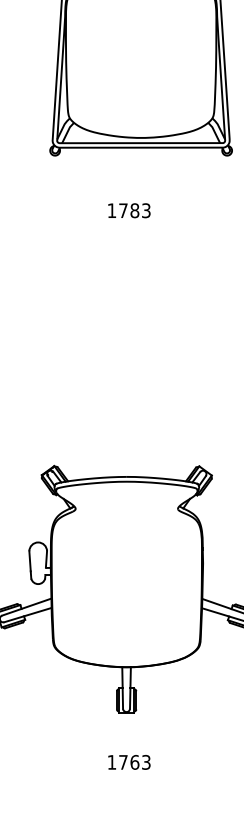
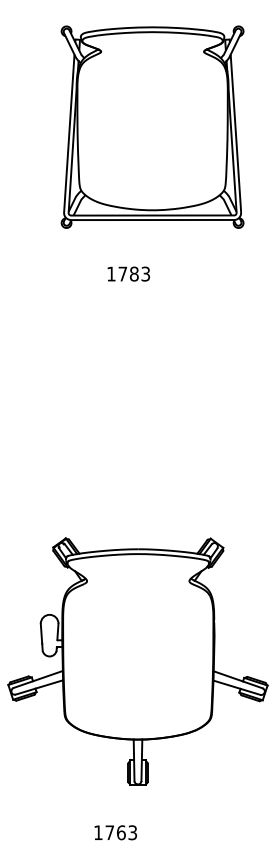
text: (129, 210) -> (128, 273), moved
text: (129, 762) -> (115, 832), moved

